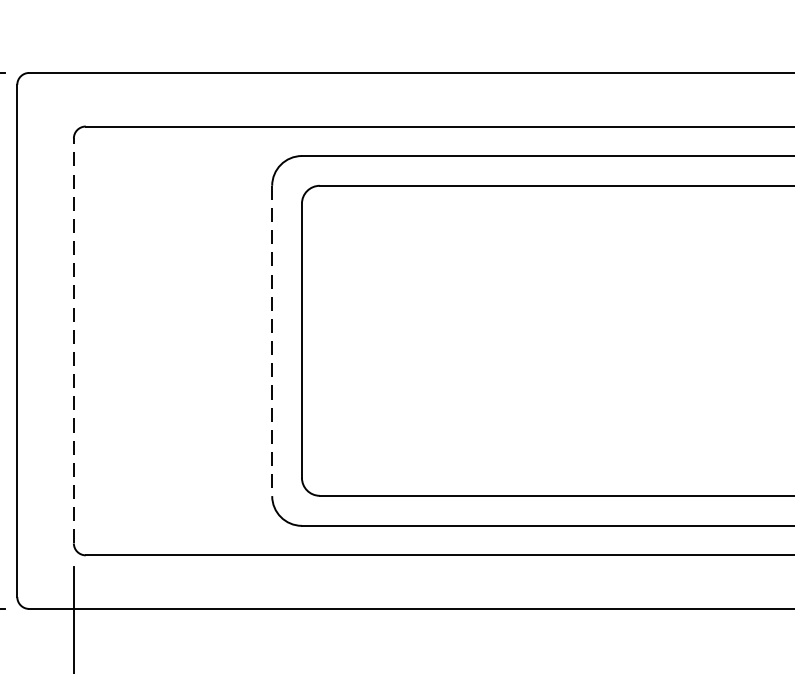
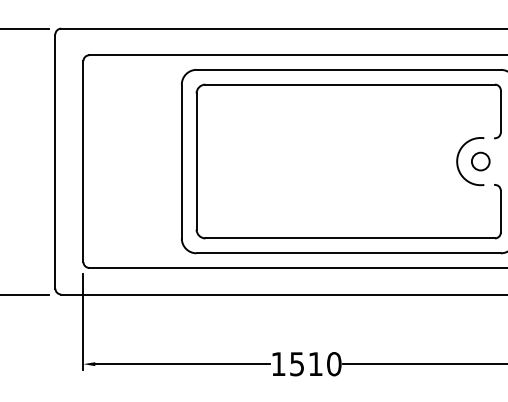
line: (73, 340) -> (83, 161), dashed -> solid
line: (271, 340) -> (181, 161), dashed -> solid

